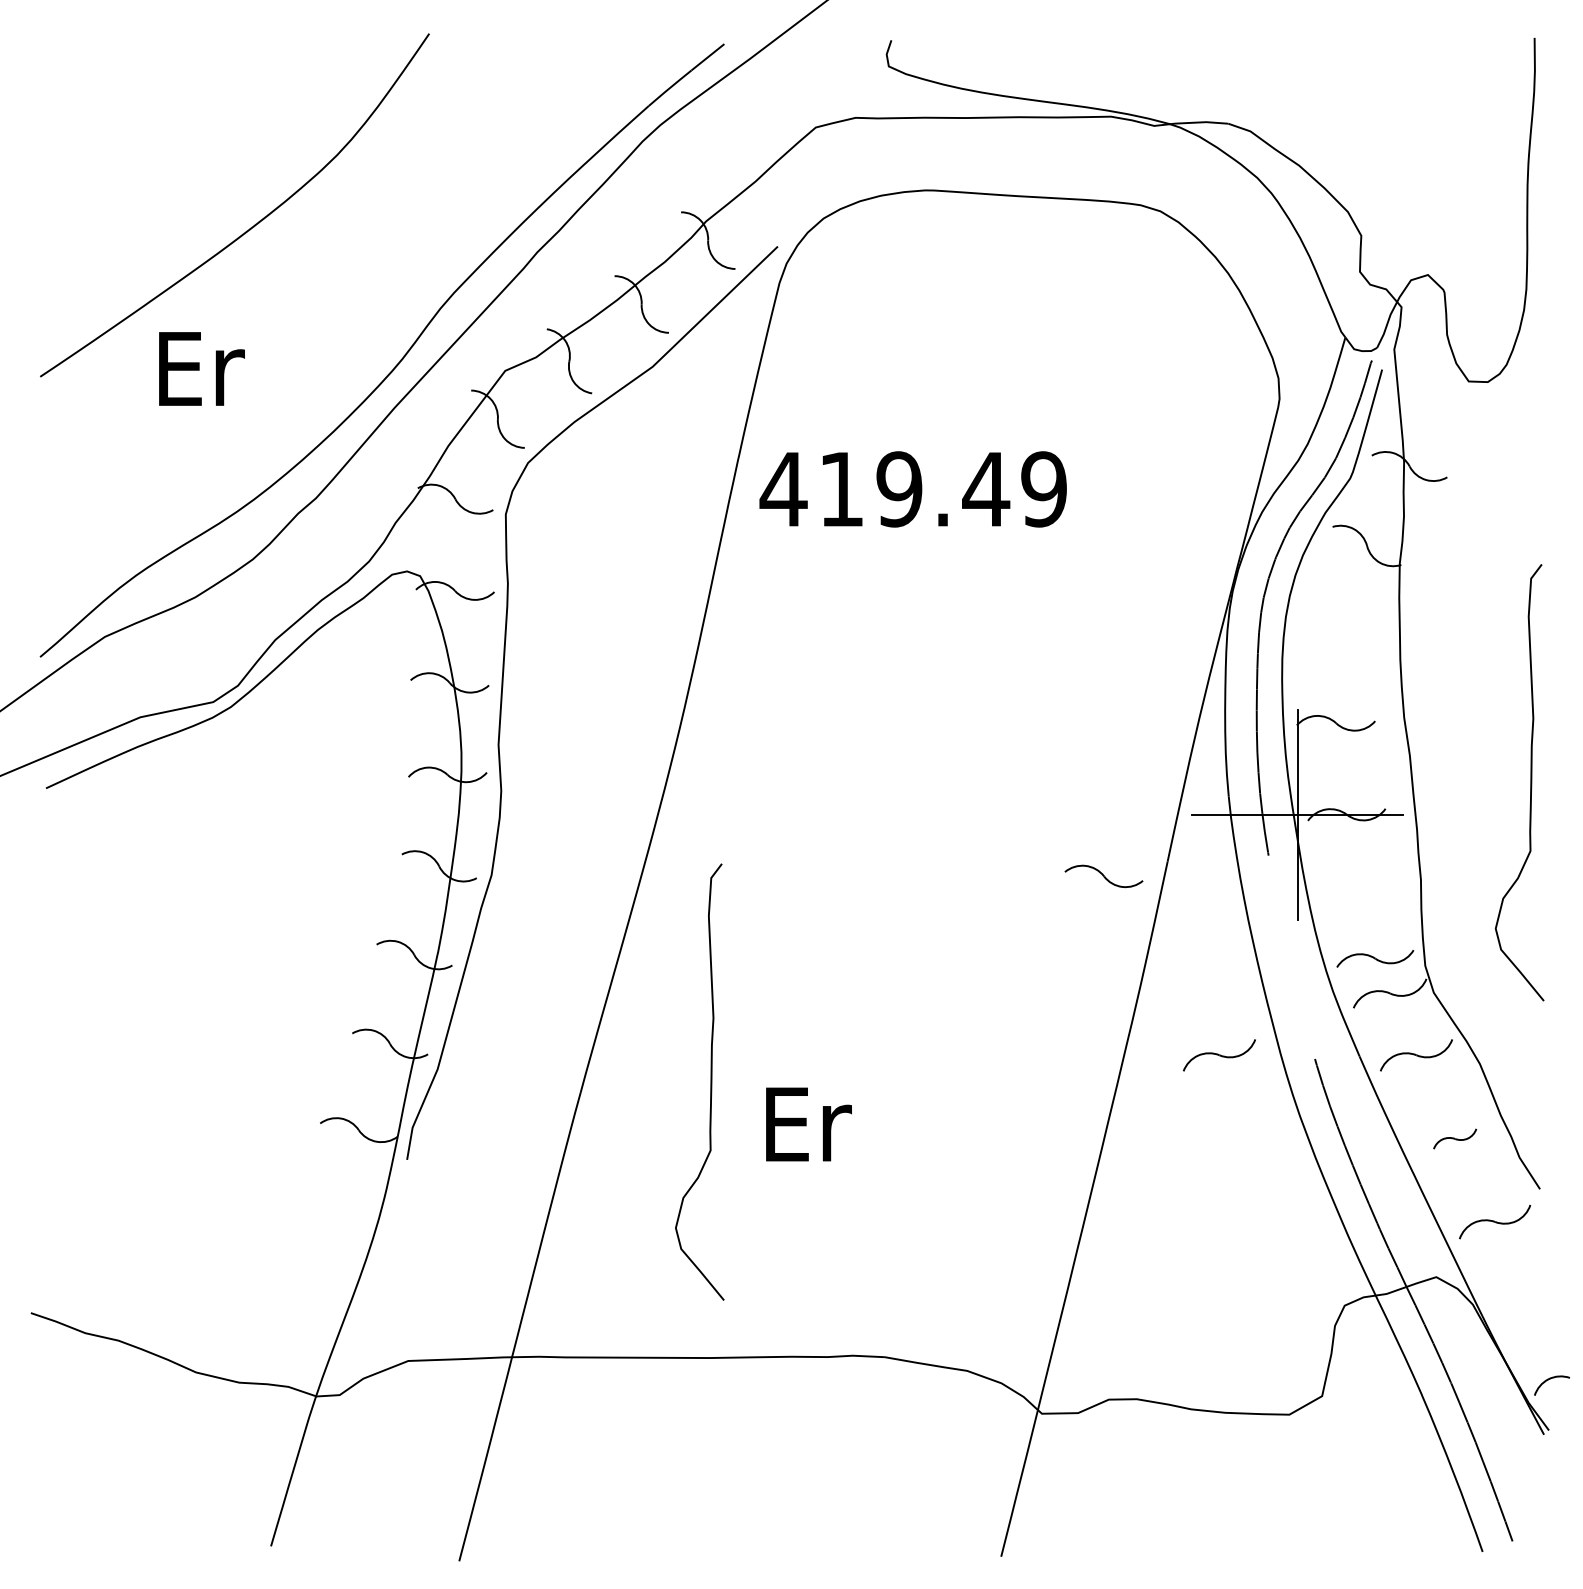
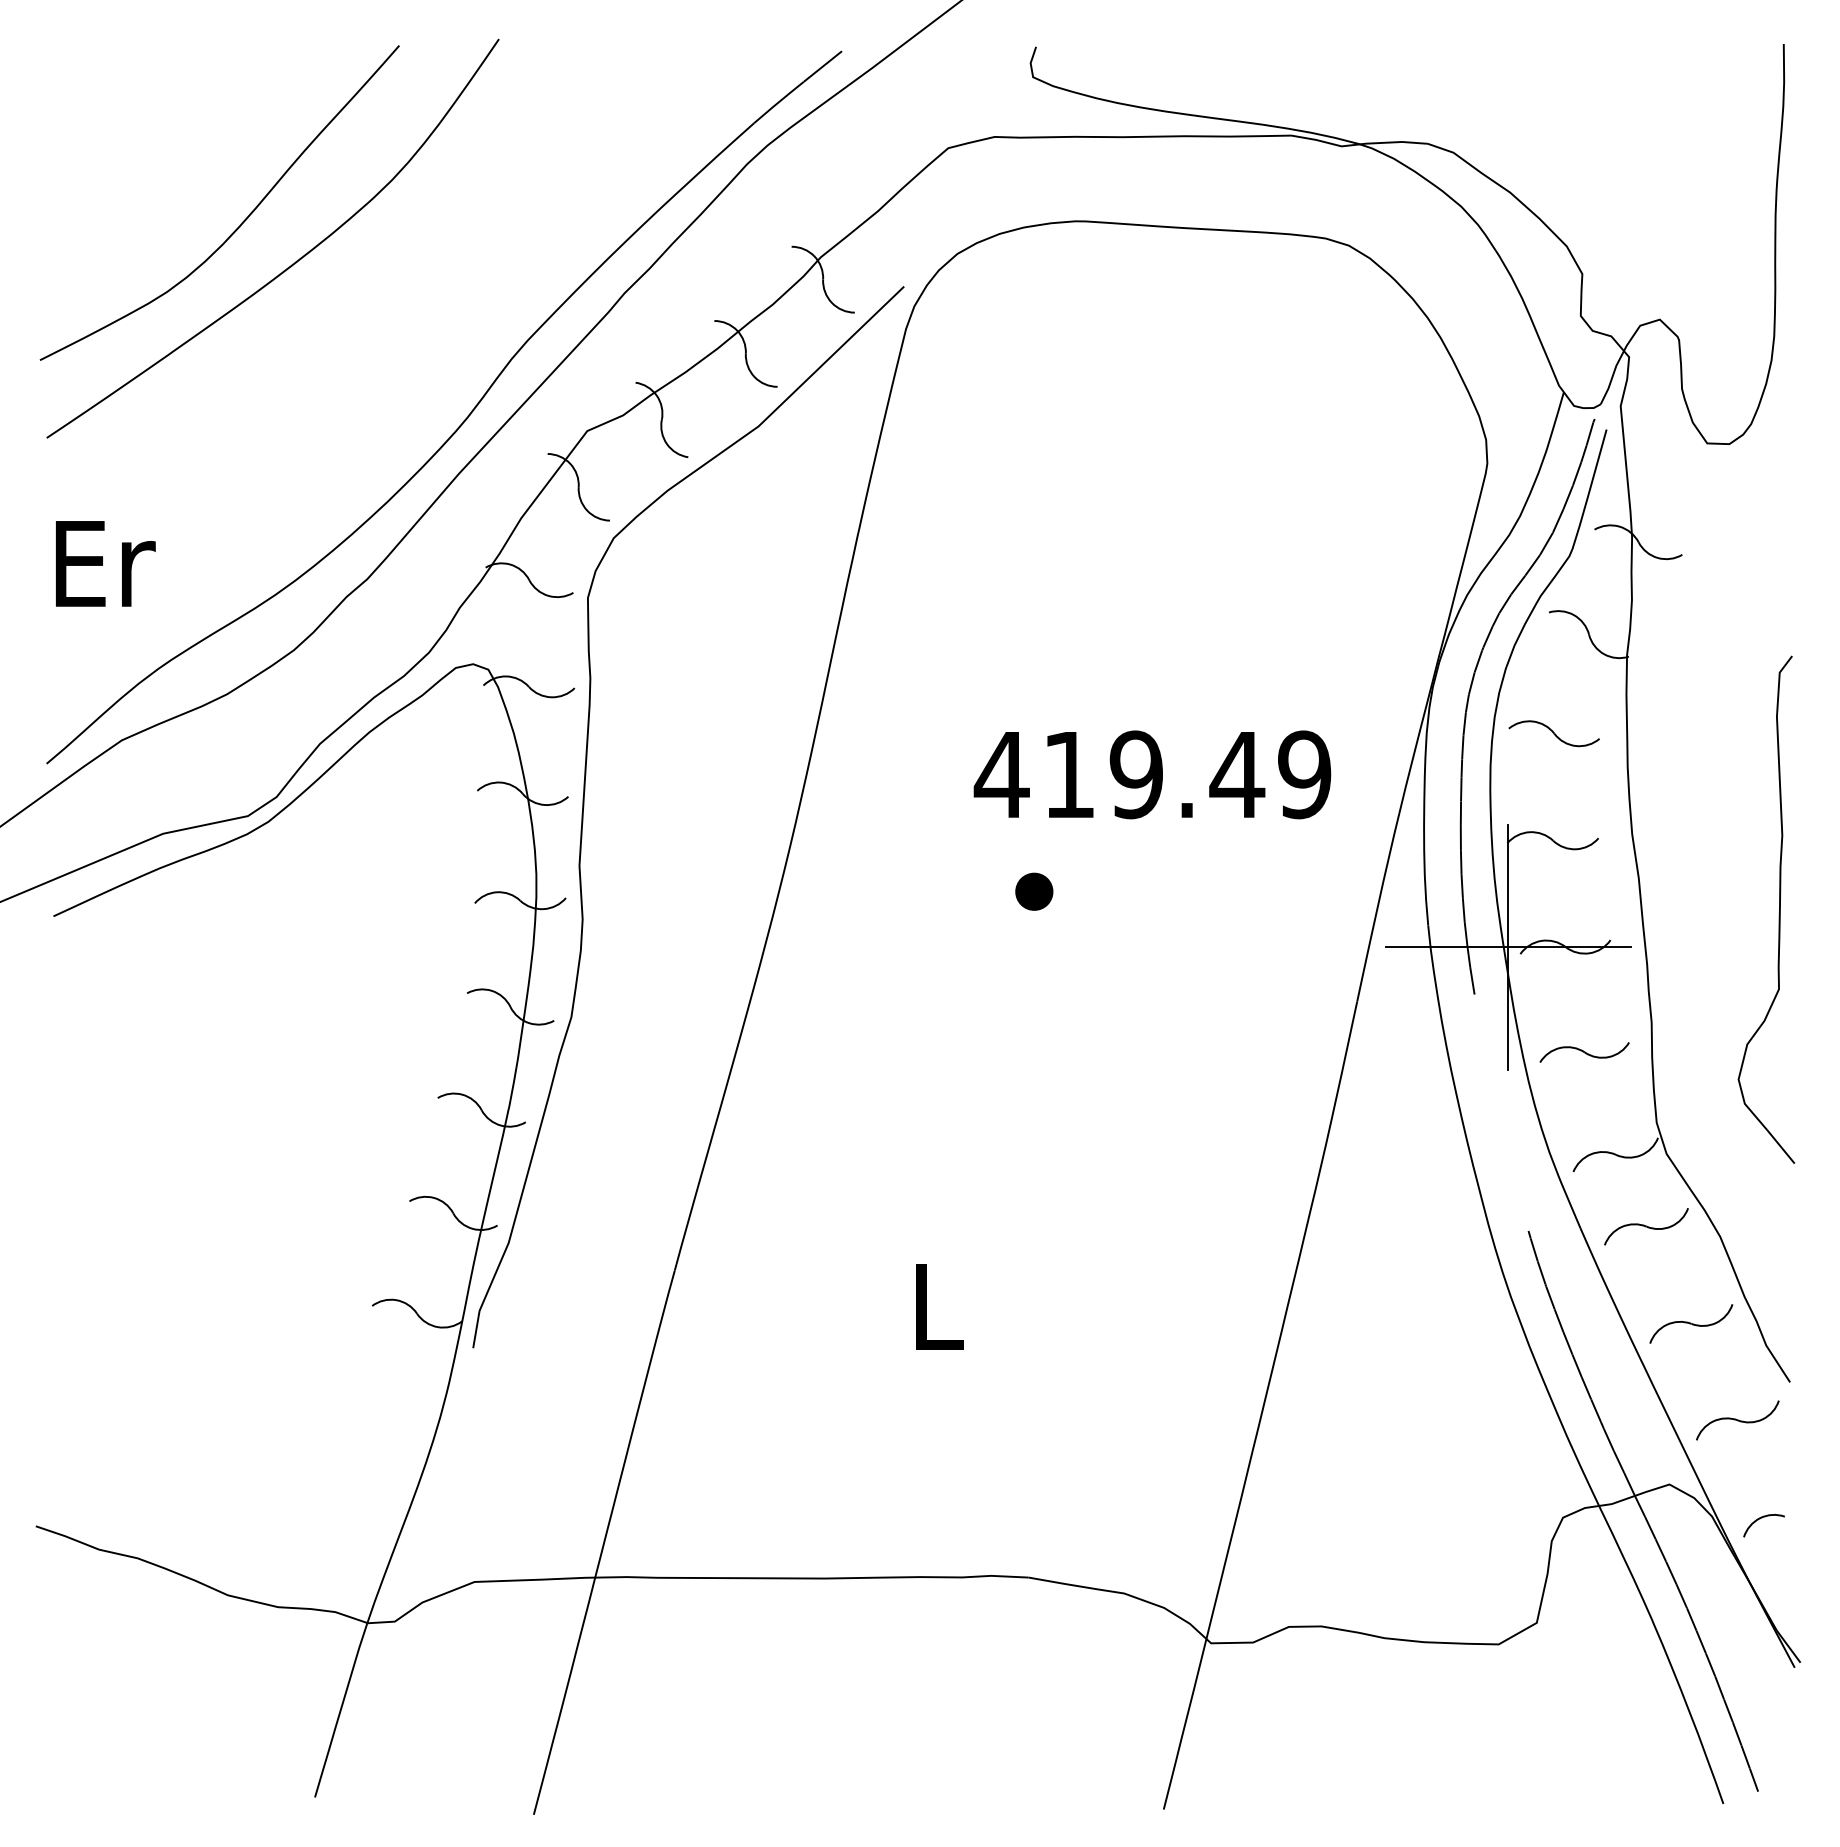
curve: (207, 191) -> (241, 222), added
text: (201, 368) -> (105, 563), moved
text: (913, 489) -> (1152, 774), moved
part: (890, 766) -> (1034, 891), added
part: (1103, 876) -> (1553, 733), moved
part: (1375, 958) -> (1584, 1052), moved
part: (1219, 1055) -> (1417, 1226), removed
curve: (711, 1081) -> (826, 1257), removed
text: (809, 1123) -> (940, 1306), Er -> L
part: (1455, 1138) -> (1691, 1323), size x1.67
arc: (1548, 1380) -> (1760, 1519), moved

